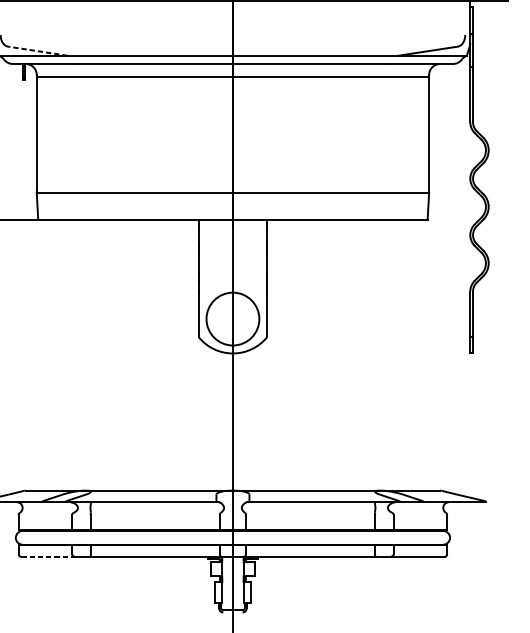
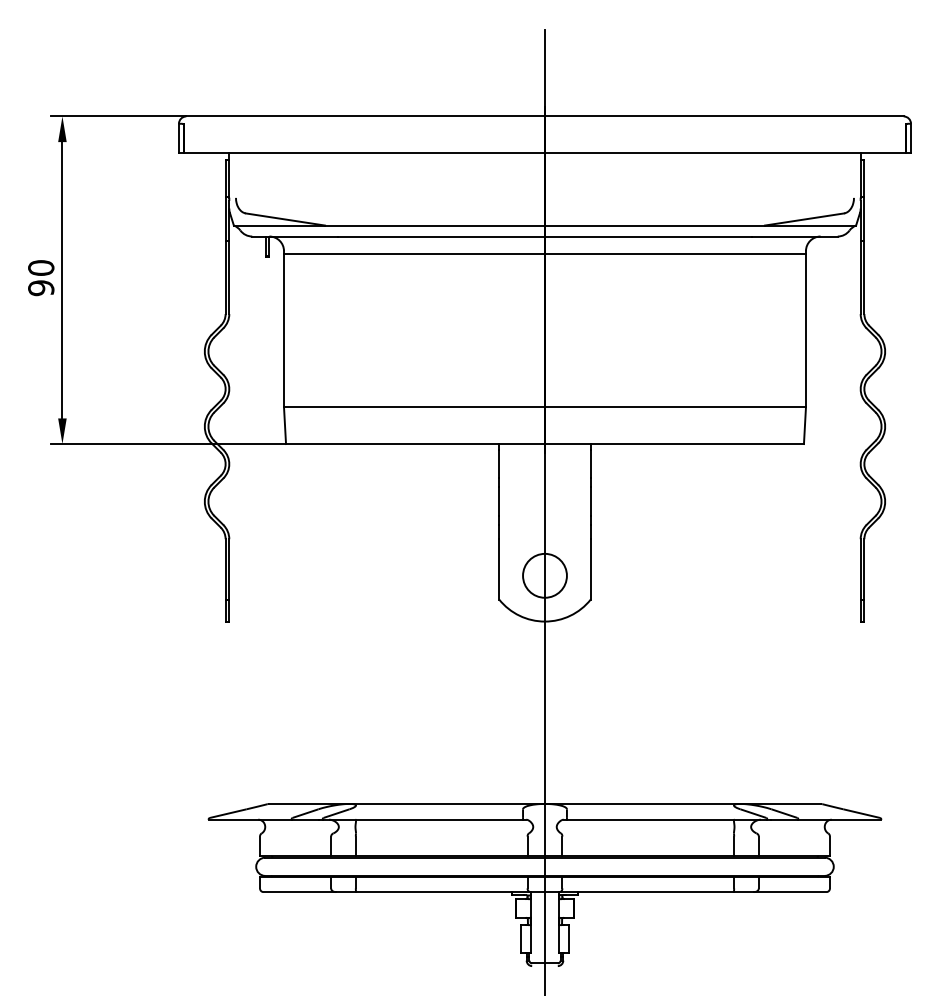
line: (37, 51) -> (284, 219), dashed -> solid
circle: (232, 318) -> (544, 575), size x0.62
line: (49, 557) -> (300, 892), dashed -> solid

